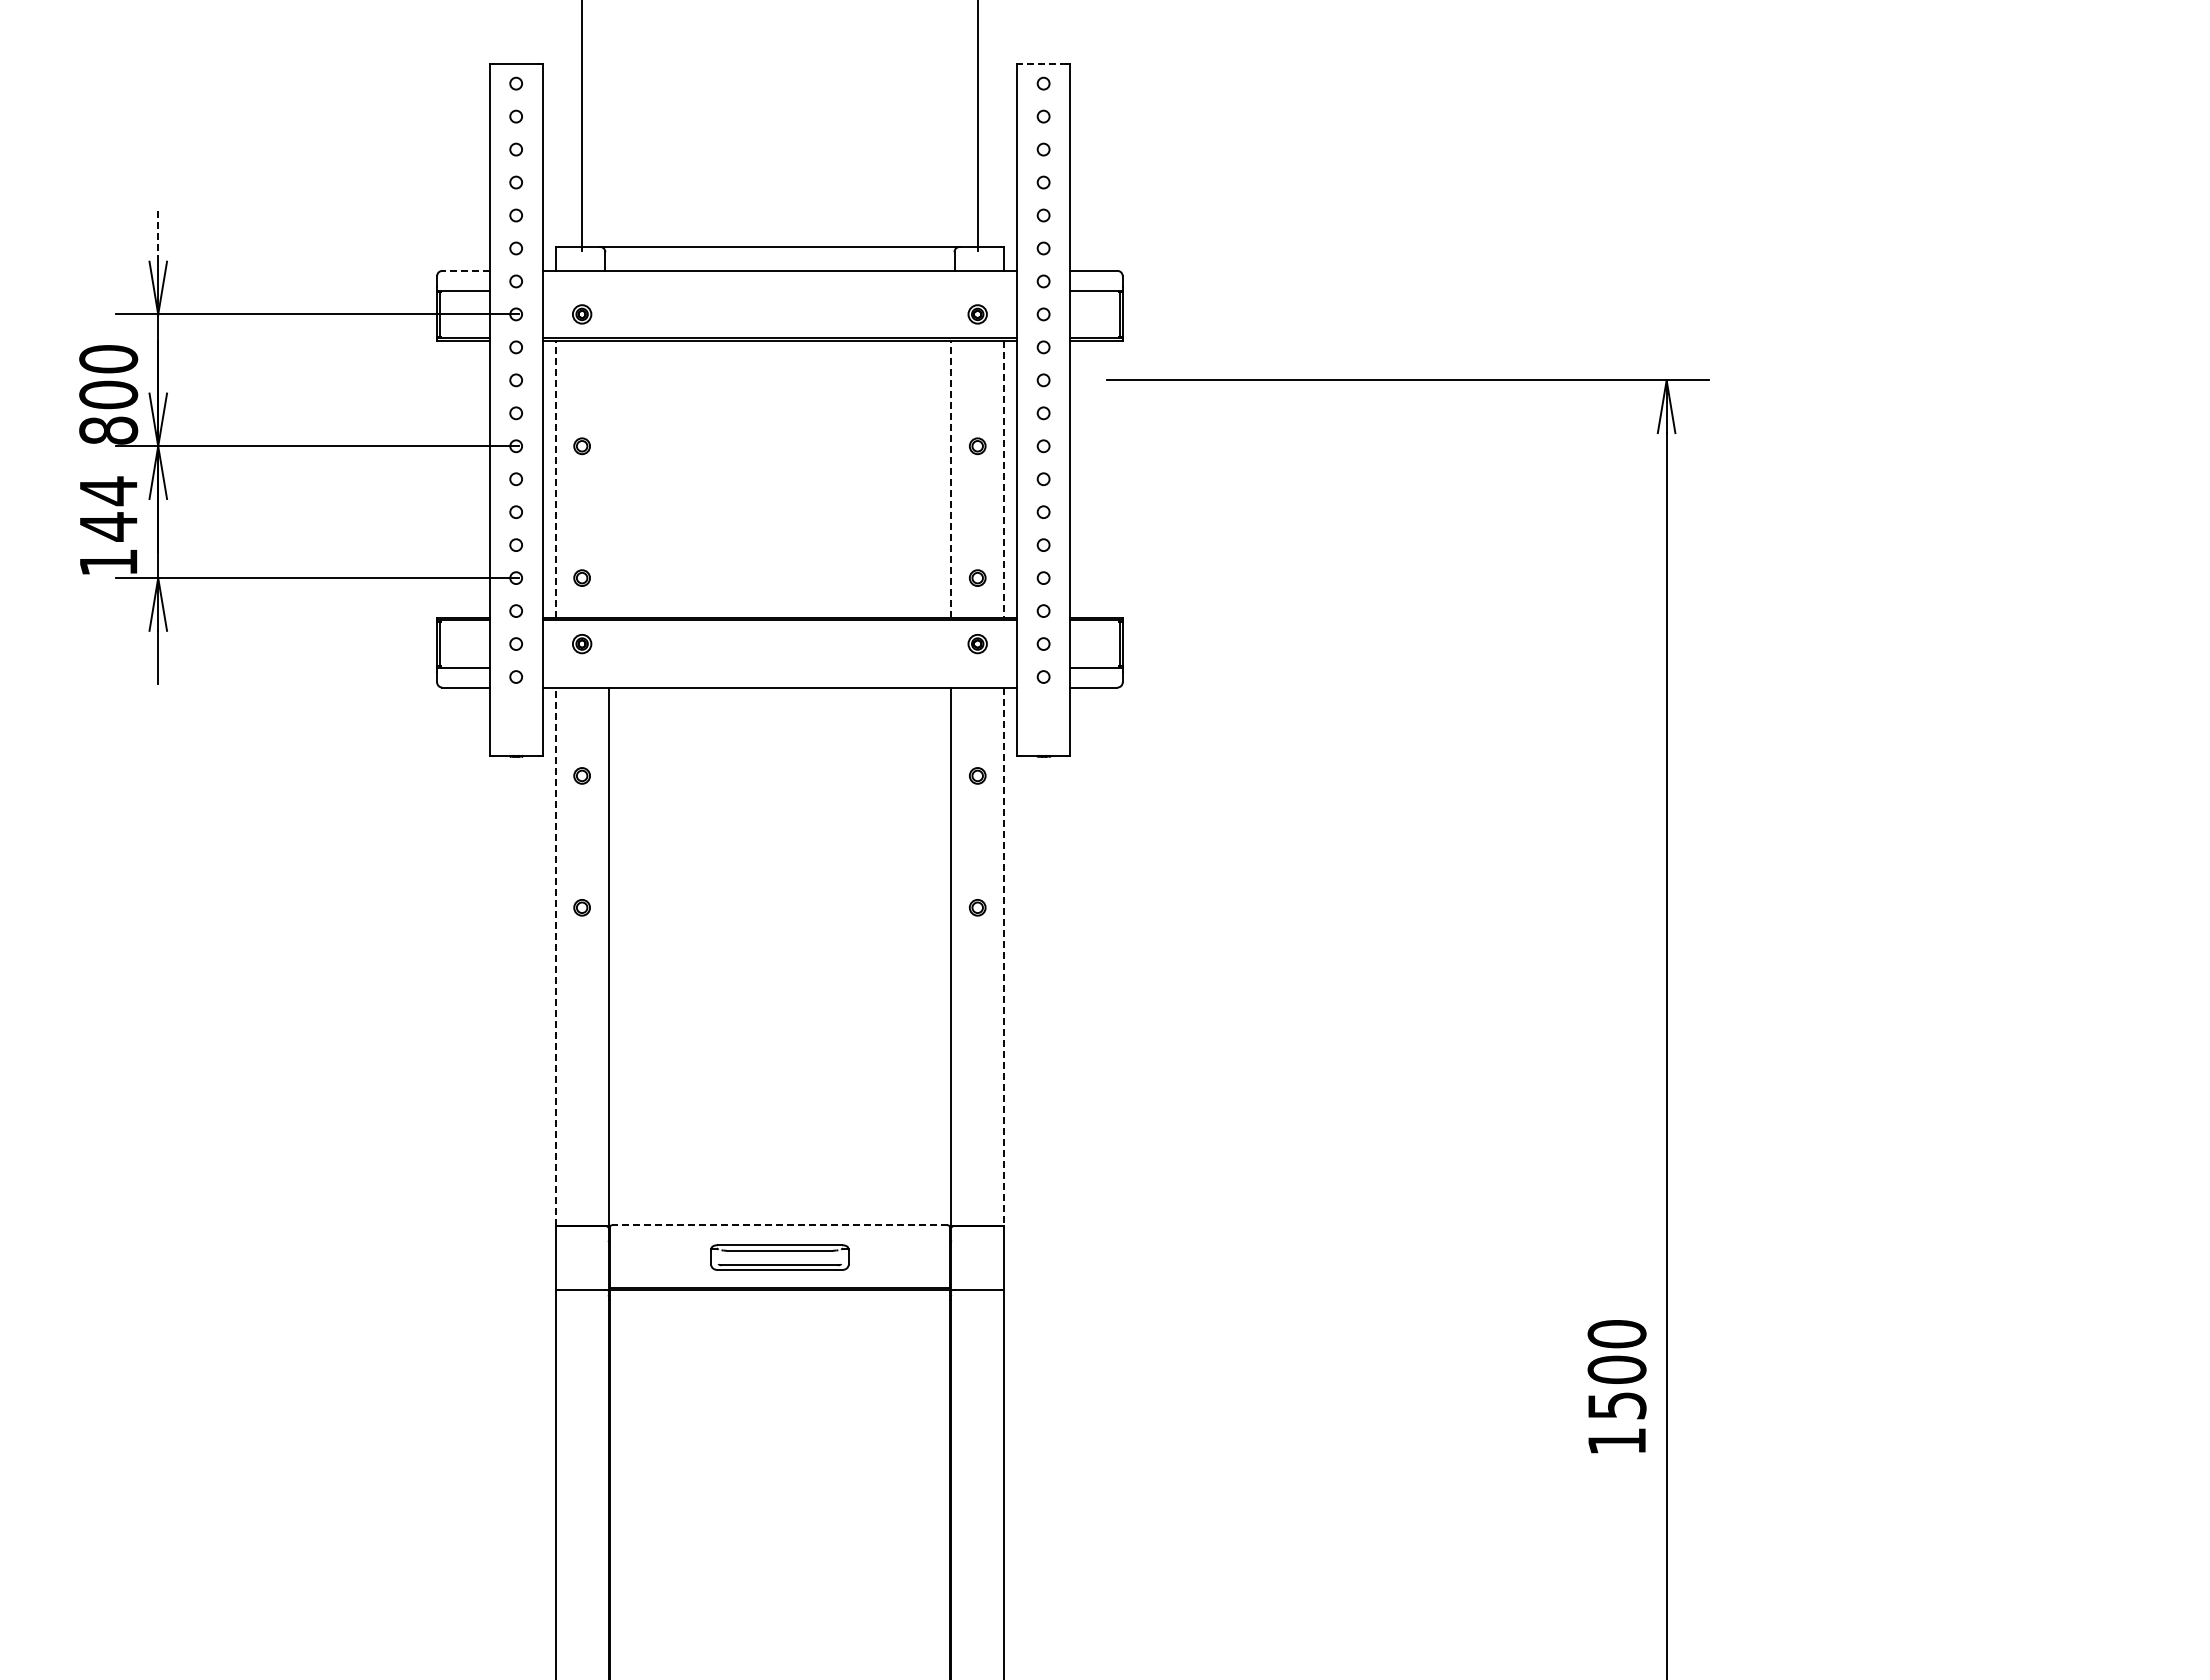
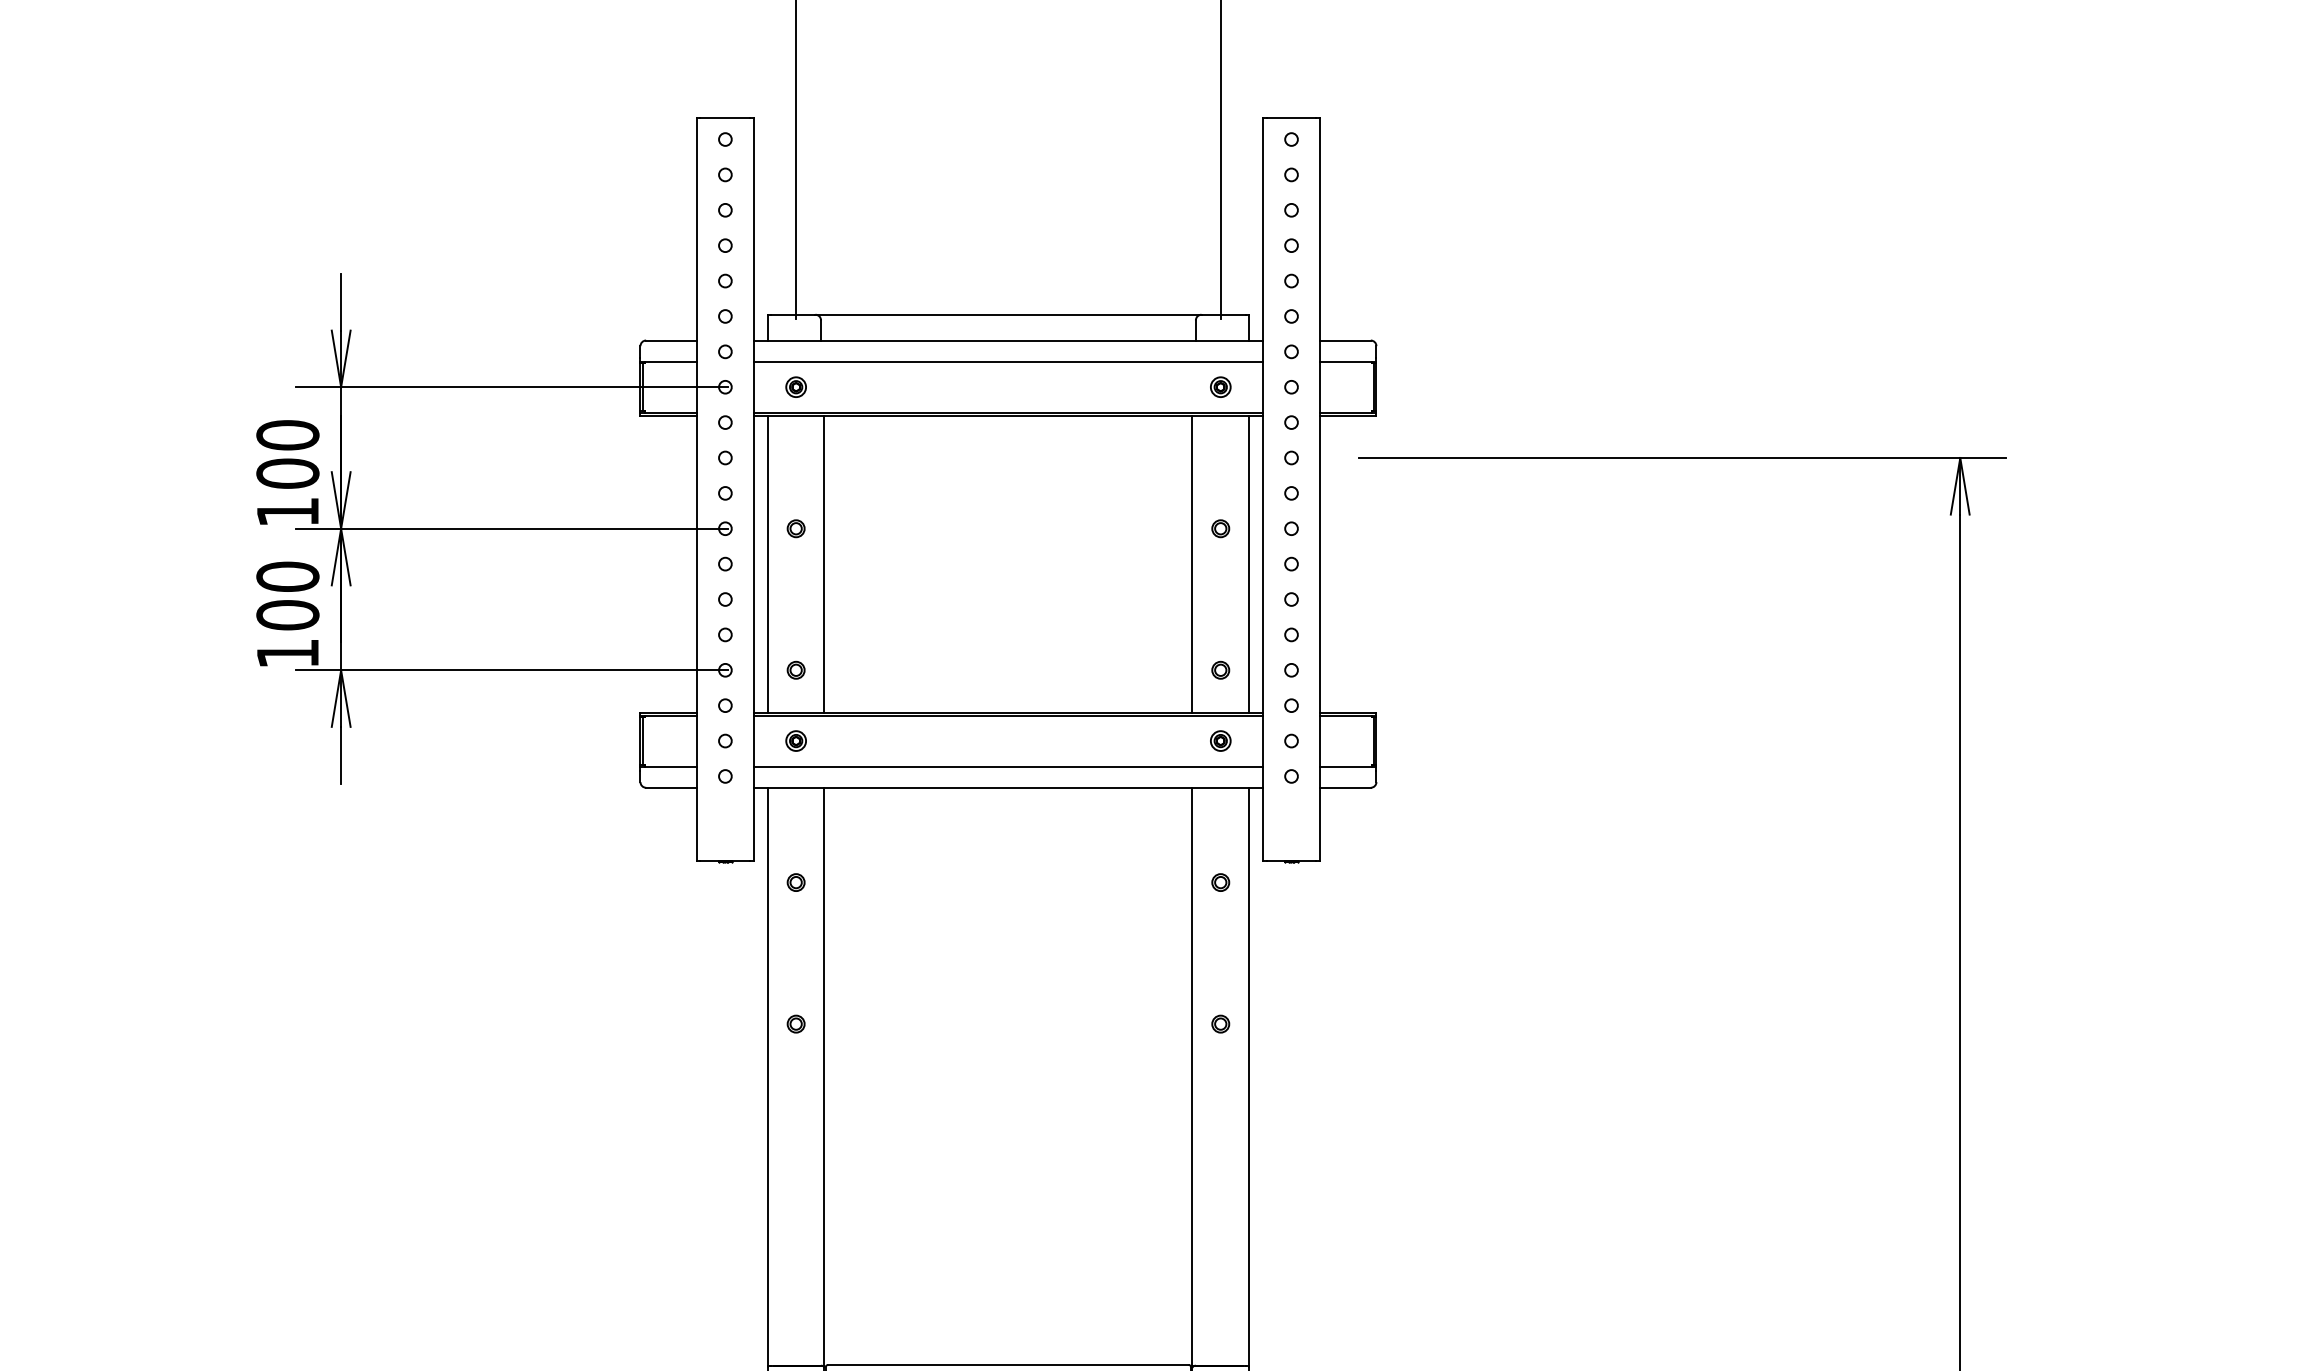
line: (1043, 63) -> (1291, 117), dashed -> solid
line: (158, 234) -> (341, 301), dashed -> solid
line: (466, 270) -> (672, 340), dashed -> solid
line: (779, 290) -> (1008, 361), added
text: (108, 430) -> (287, 511), 800 -> 100
line: (555, 478) -> (767, 563), dashed -> solid
line: (608, 478) -> (824, 563), added
line: (951, 478) -> (1192, 563), dashed -> solid
line: (1004, 479) -> (1249, 564), dashed -> solid
text: (108, 508) -> (287, 595), 144 -> 100
line: (779, 667) -> (1008, 766), added
line: (555, 956) -> (767, 1076), dashed -> solid
line: (1004, 957) -> (1249, 1077), dashed -> solid
line: (779, 1225) -> (1008, 1365), dashed -> solid

